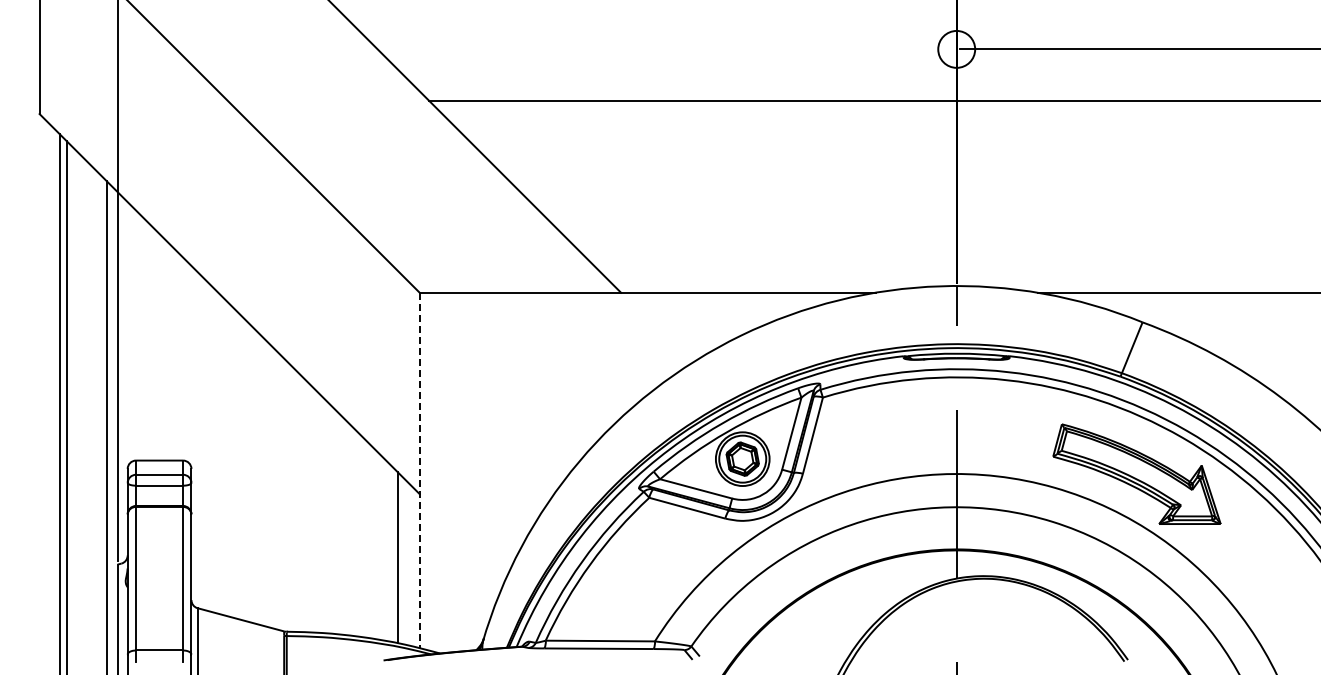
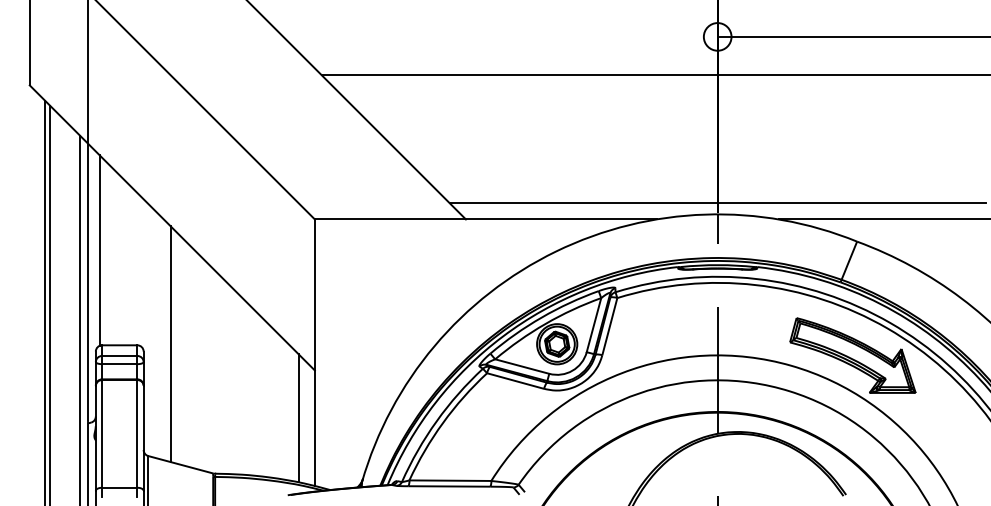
line: (956, 270) -> (717, 202), added
line: (133, 334) -> (100, 250), added
line: (227, 459) -> (170, 344), added
line: (419, 470) -> (314, 352), dashed -> solid

